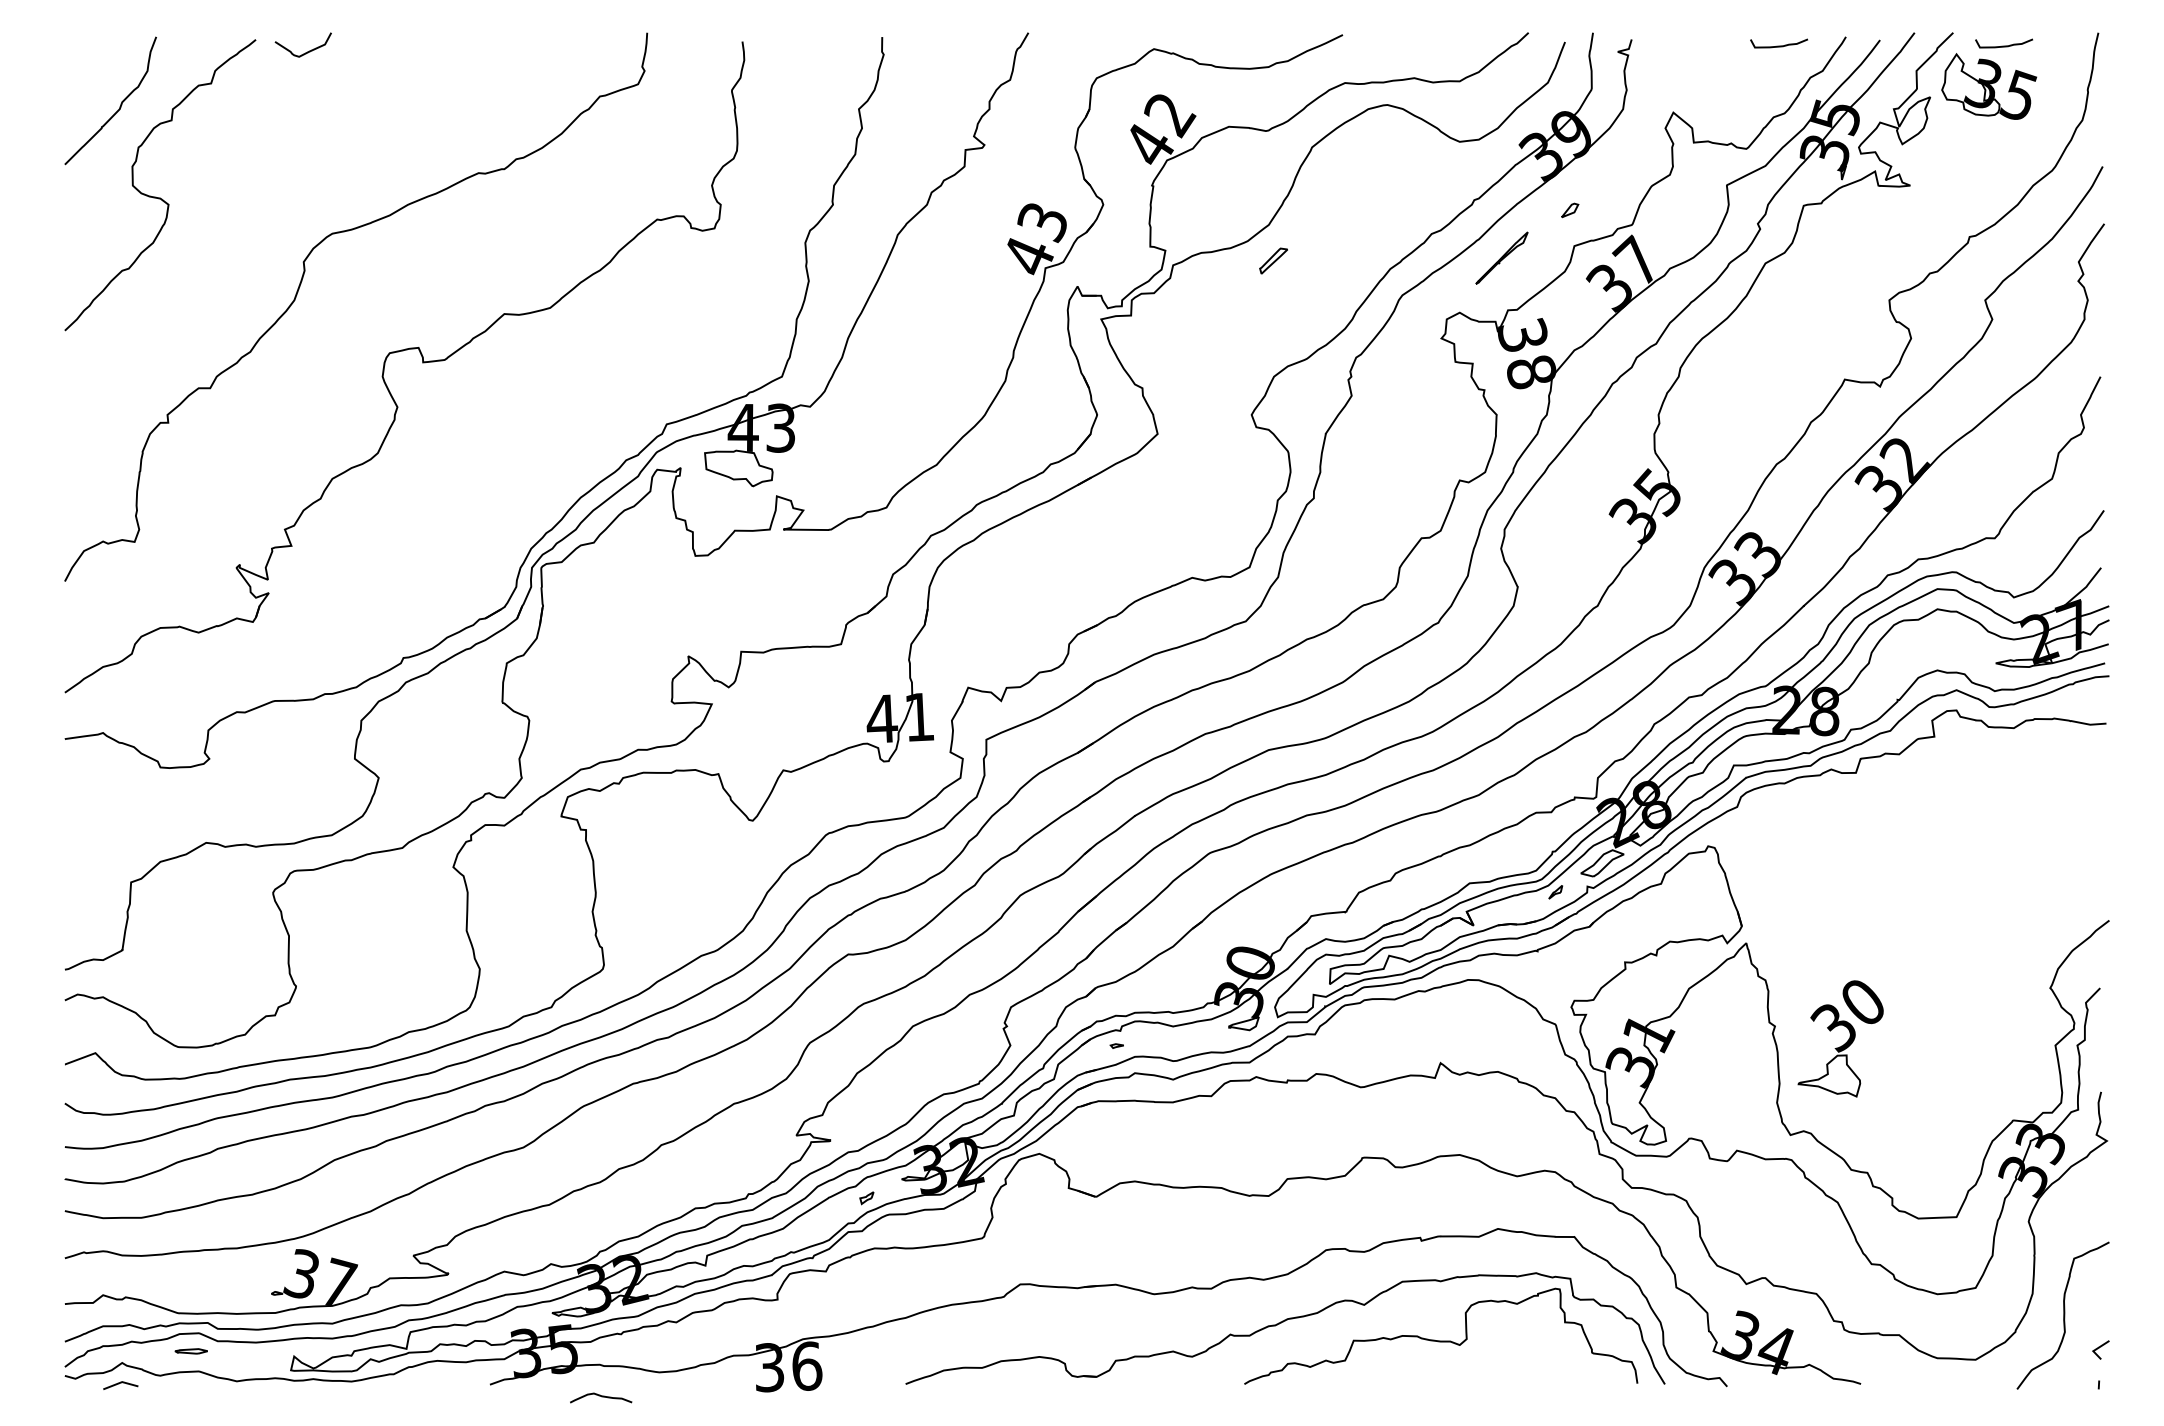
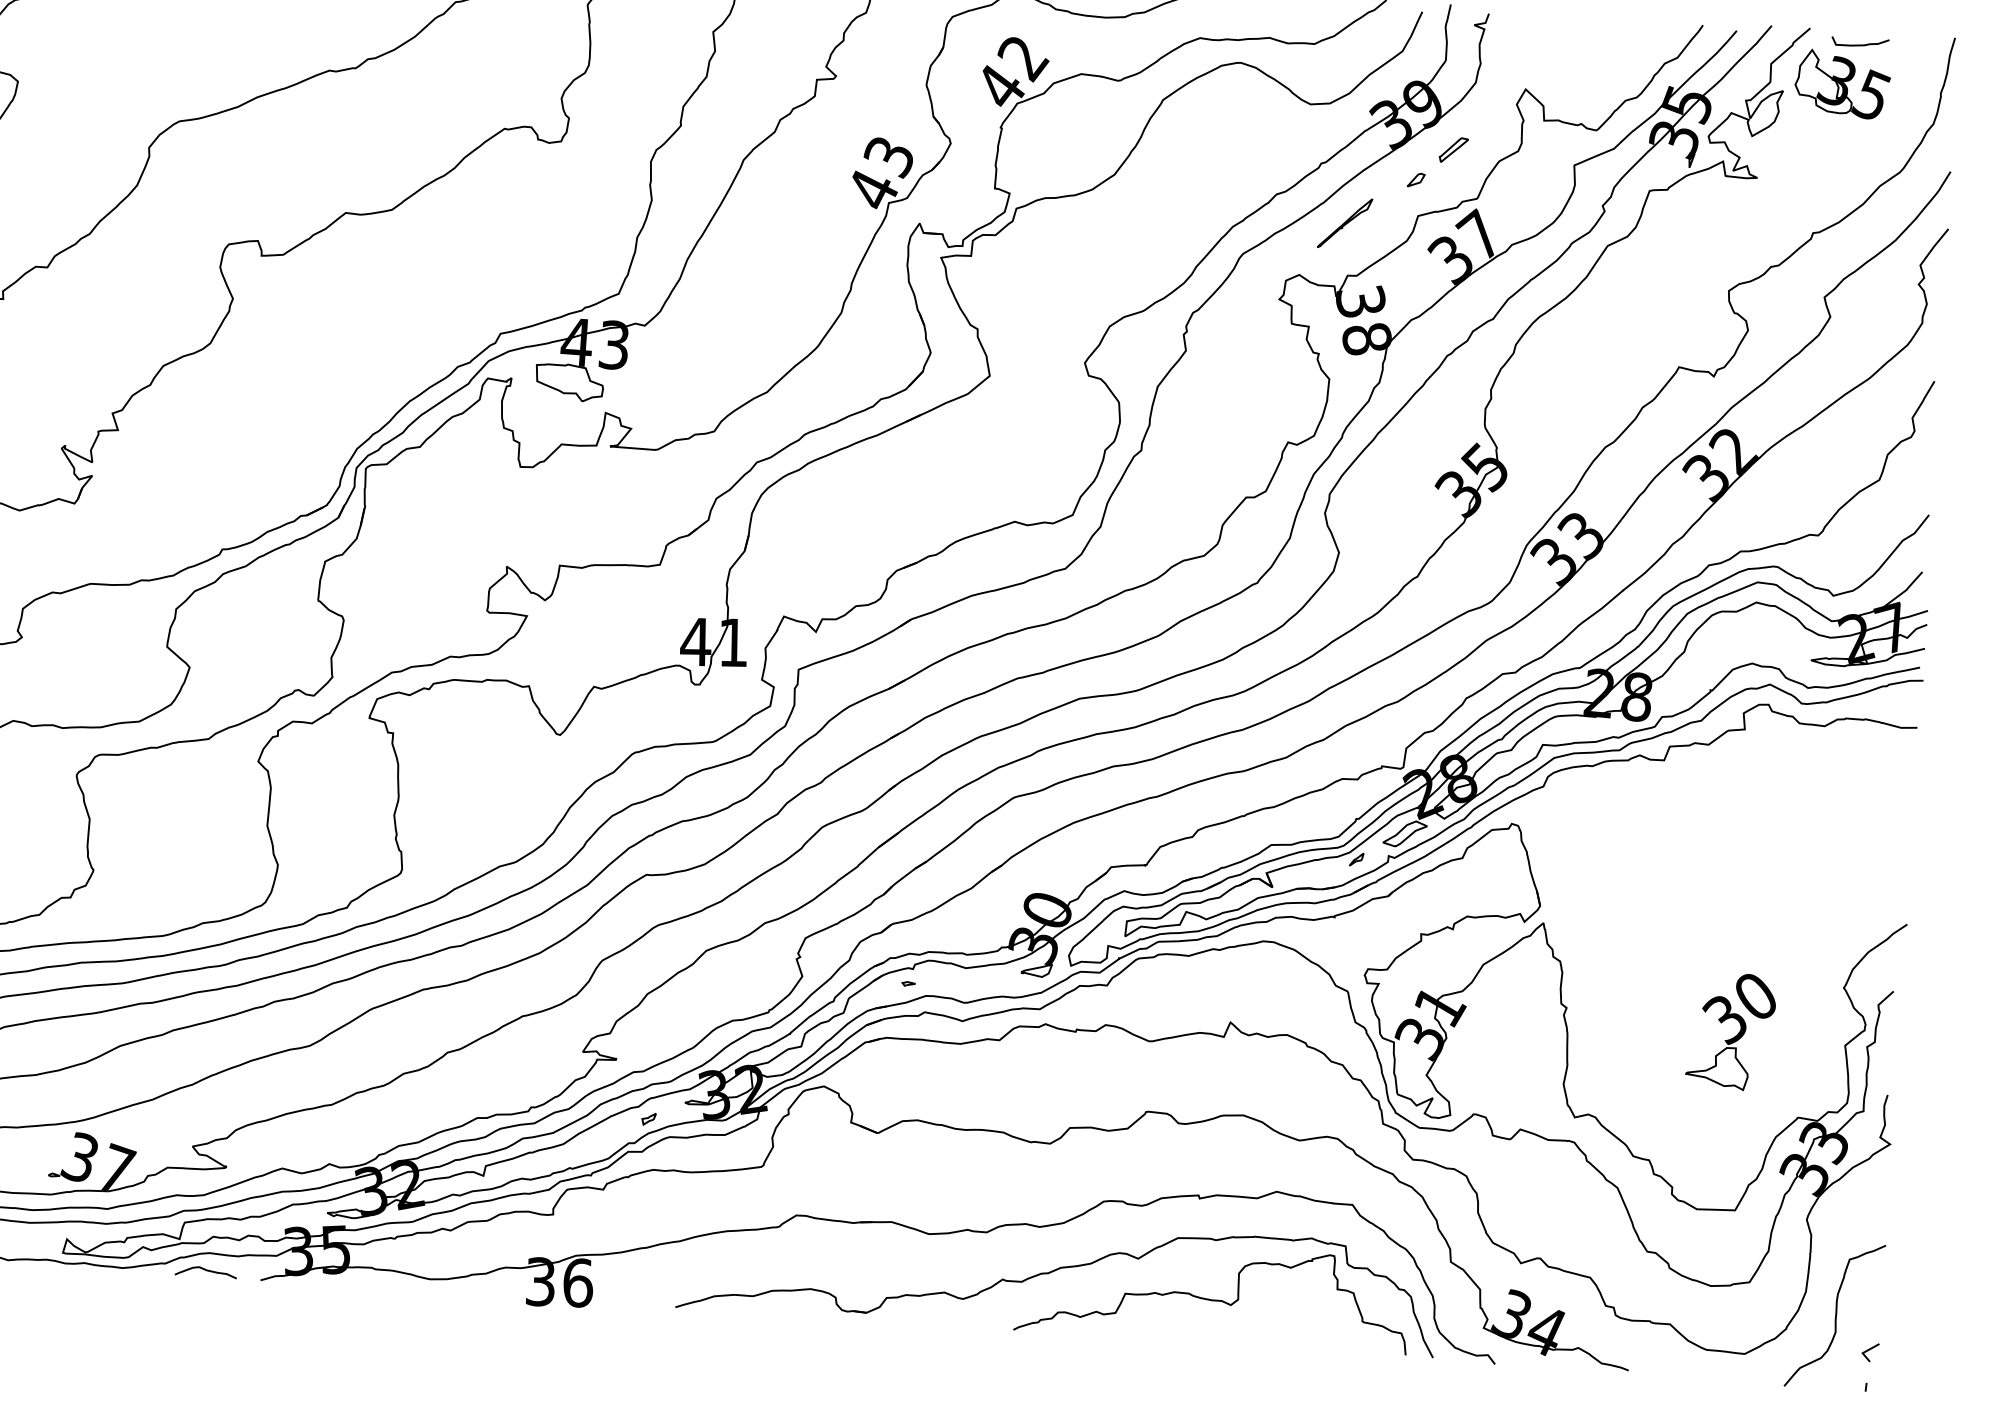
curve: (1778, 45) -> (1635, 29), removed
part: (1273, 260) -> (1453, 149), moved
part: (1845, 1042) -> (1735, 1035), moved
curve: (601, 1397) -> (206, 1271), moved

